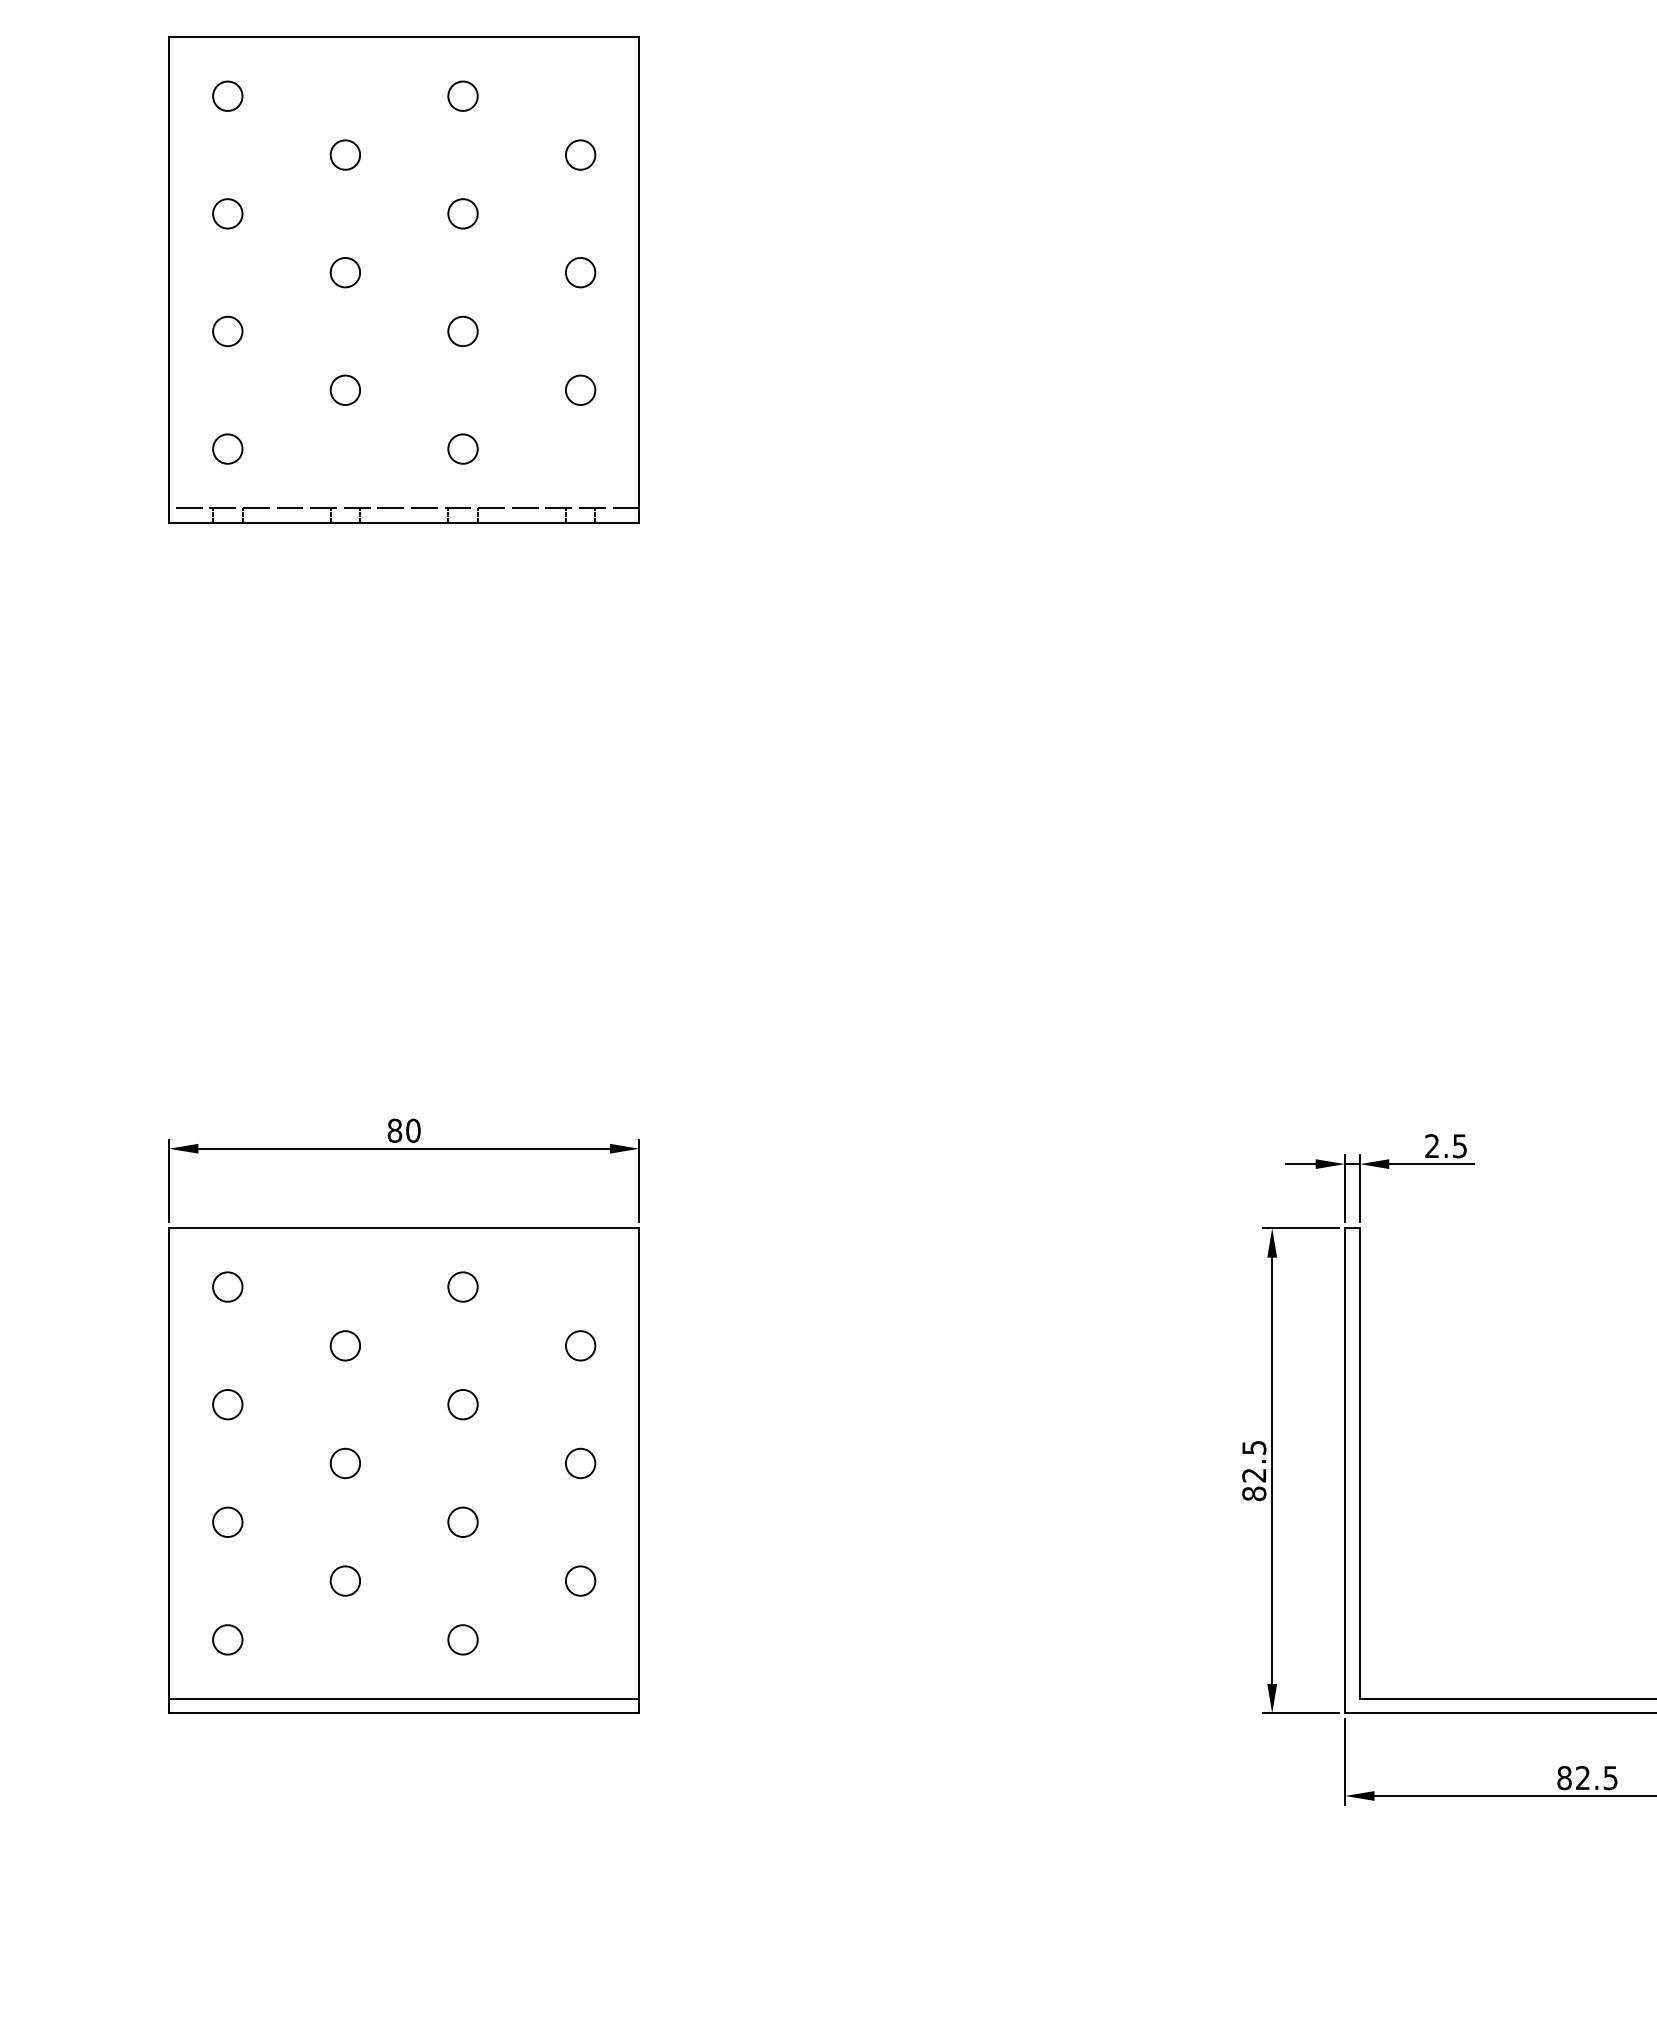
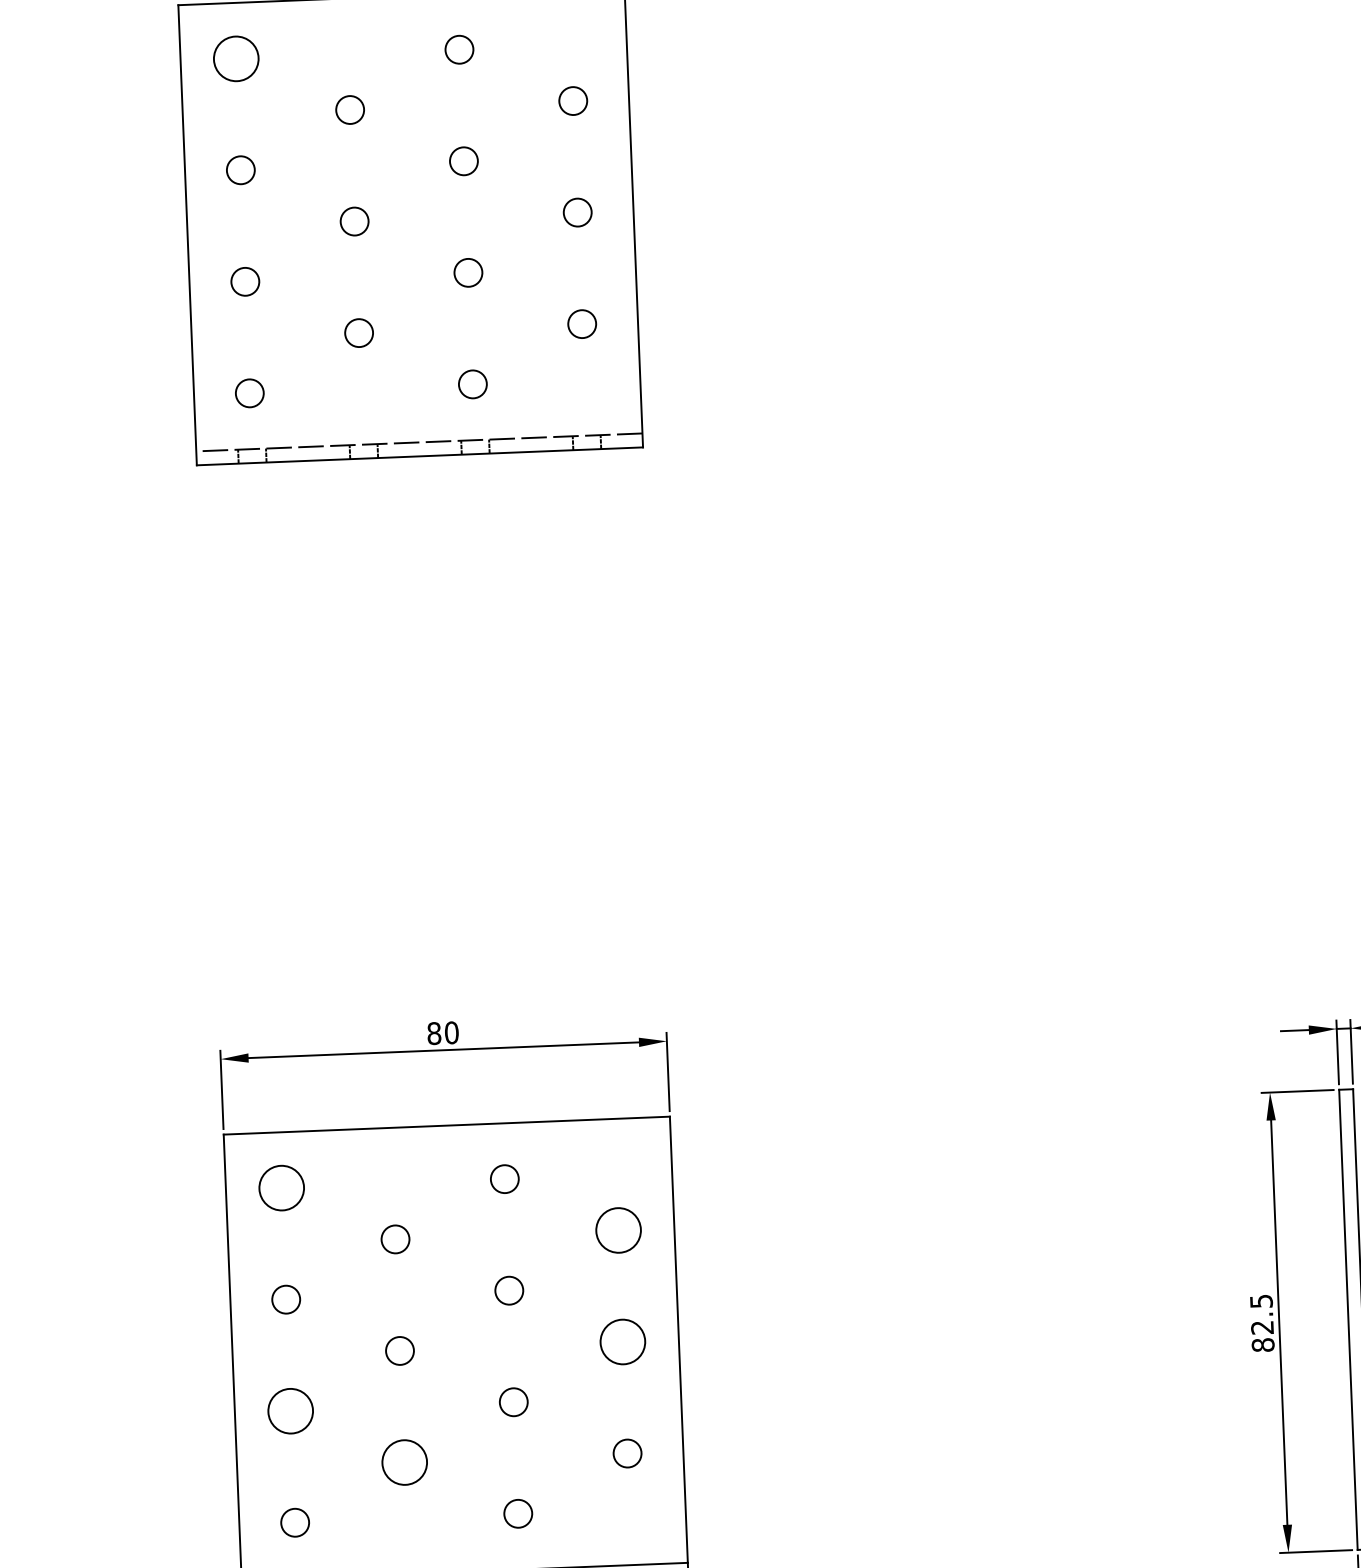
circle: (227, 95) -> (236, 58), size x1.6
circle: (227, 1286) -> (281, 1187), size x1.6
circle: (580, 1345) -> (618, 1230), size x1.6
circle: (580, 1463) -> (622, 1342), size x1.6
circle: (227, 1521) -> (290, 1410), size x1.6
circle: (344, 1580) -> (403, 1461), size x1.6

